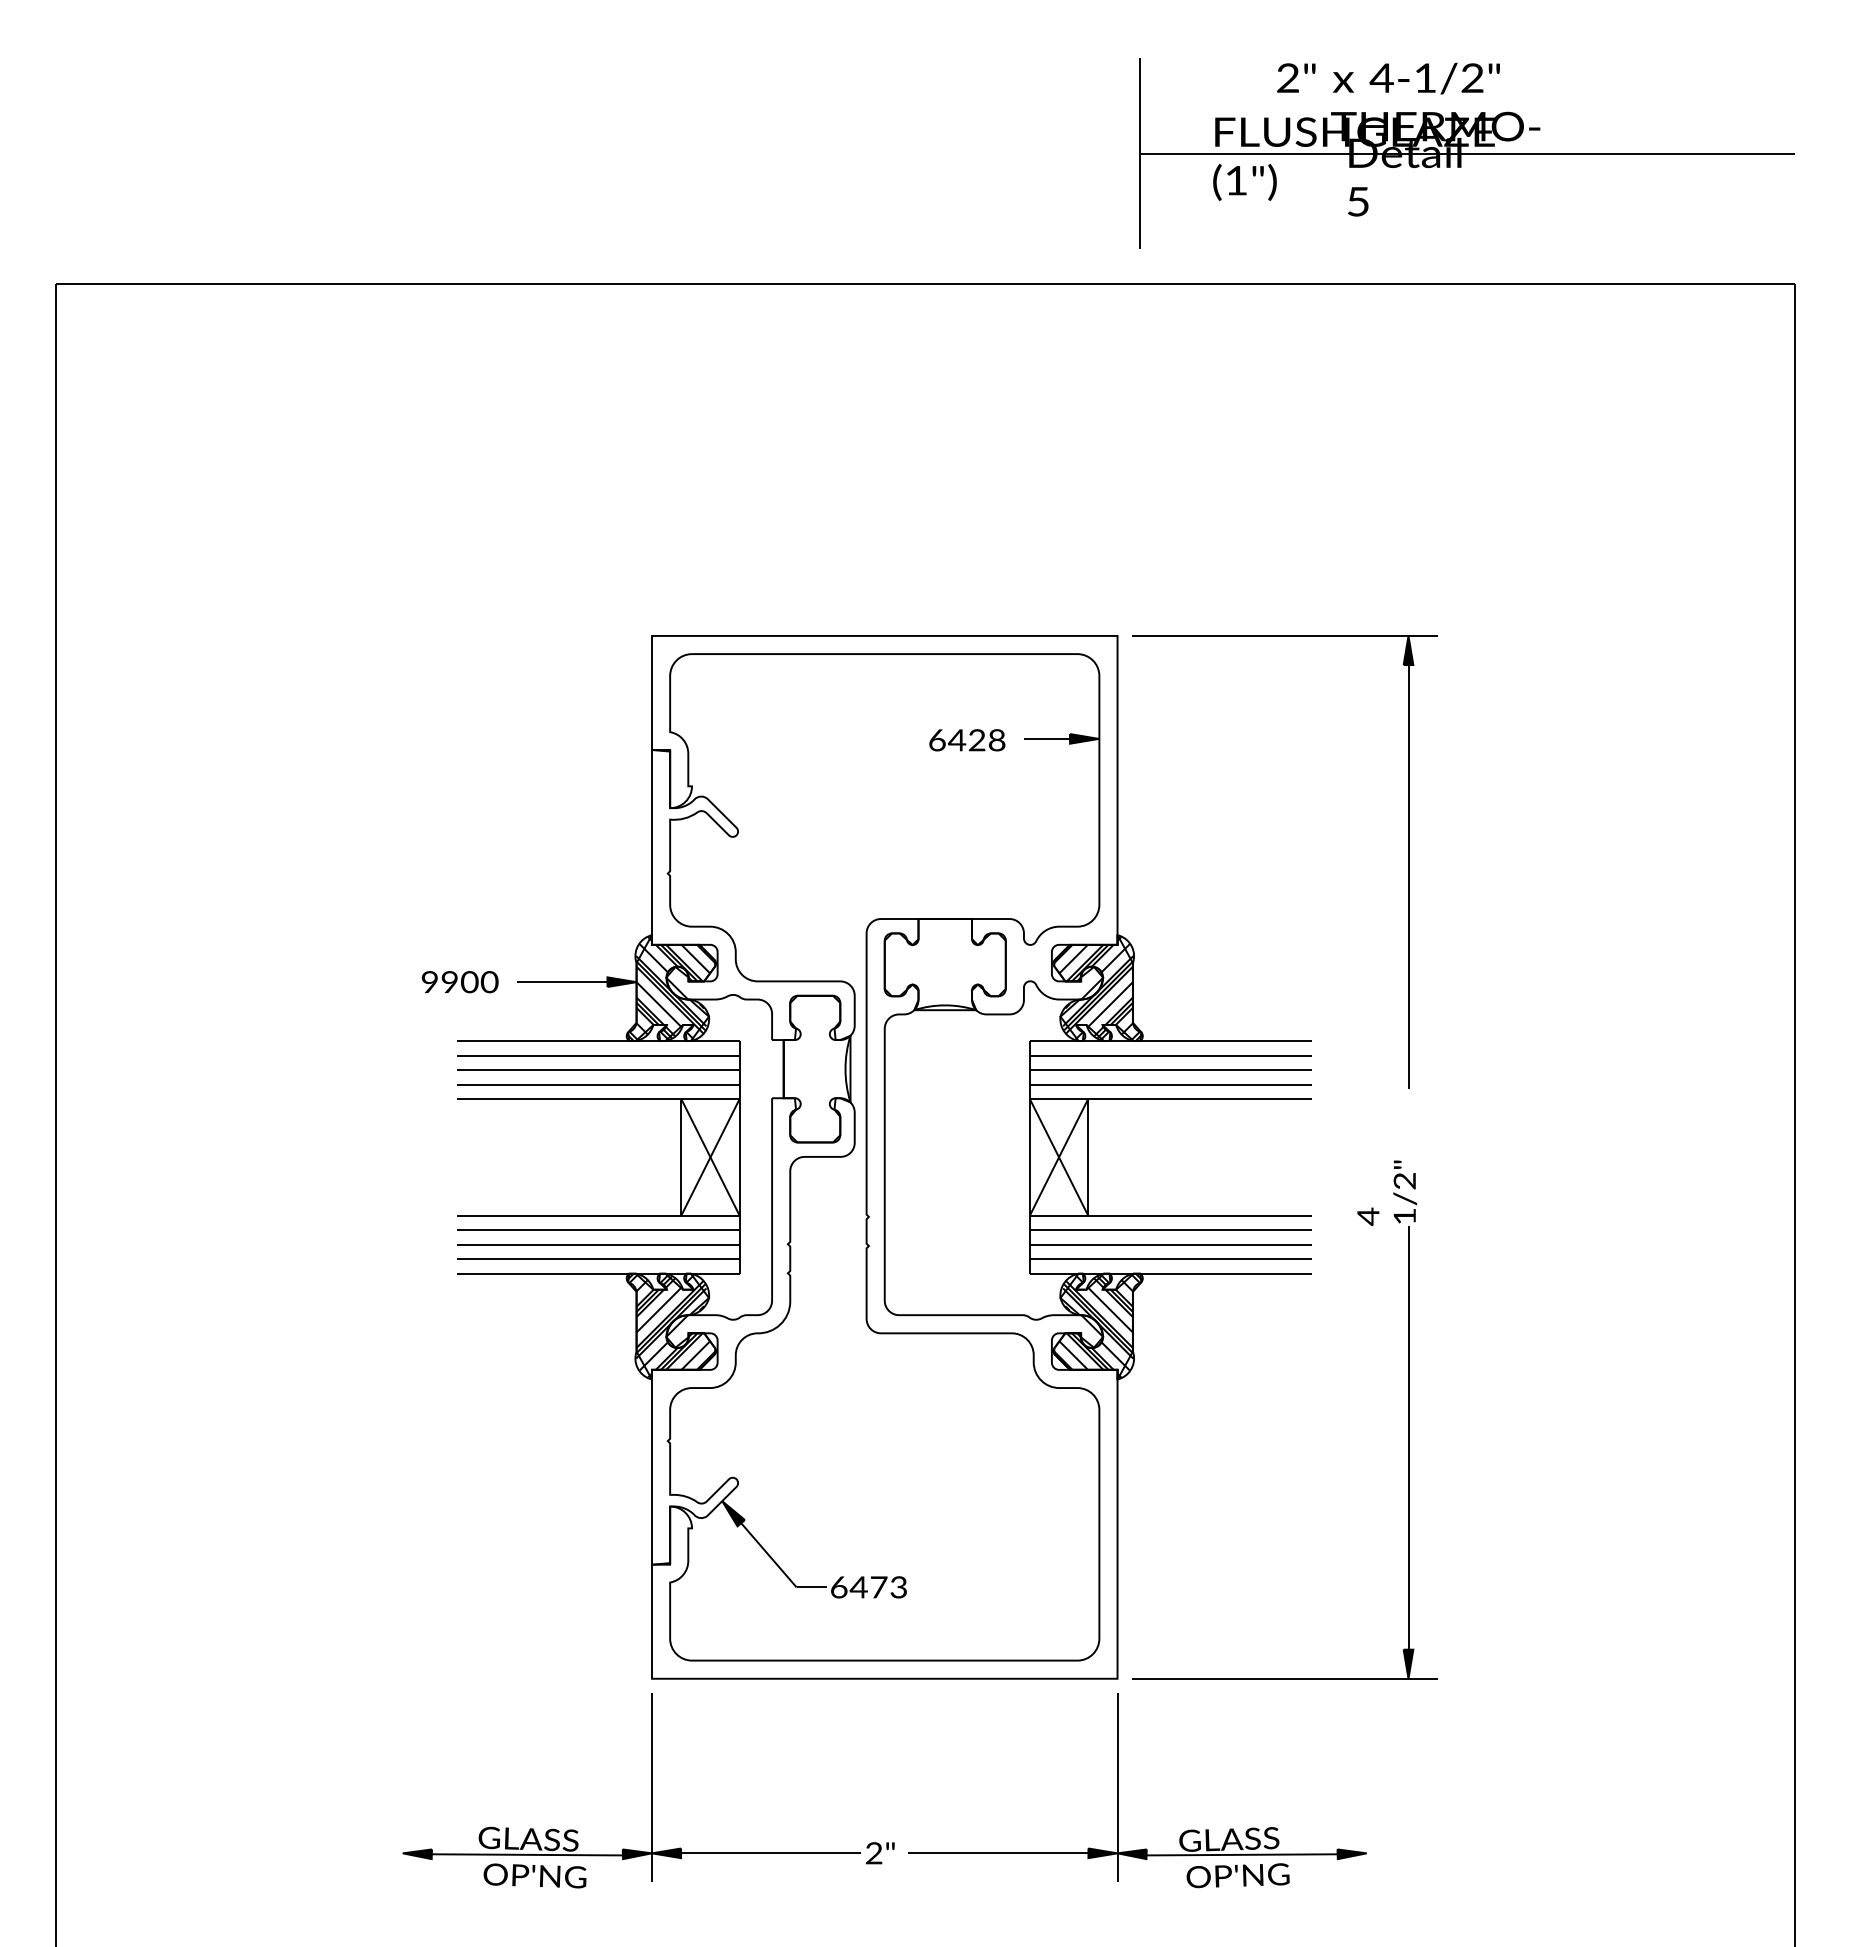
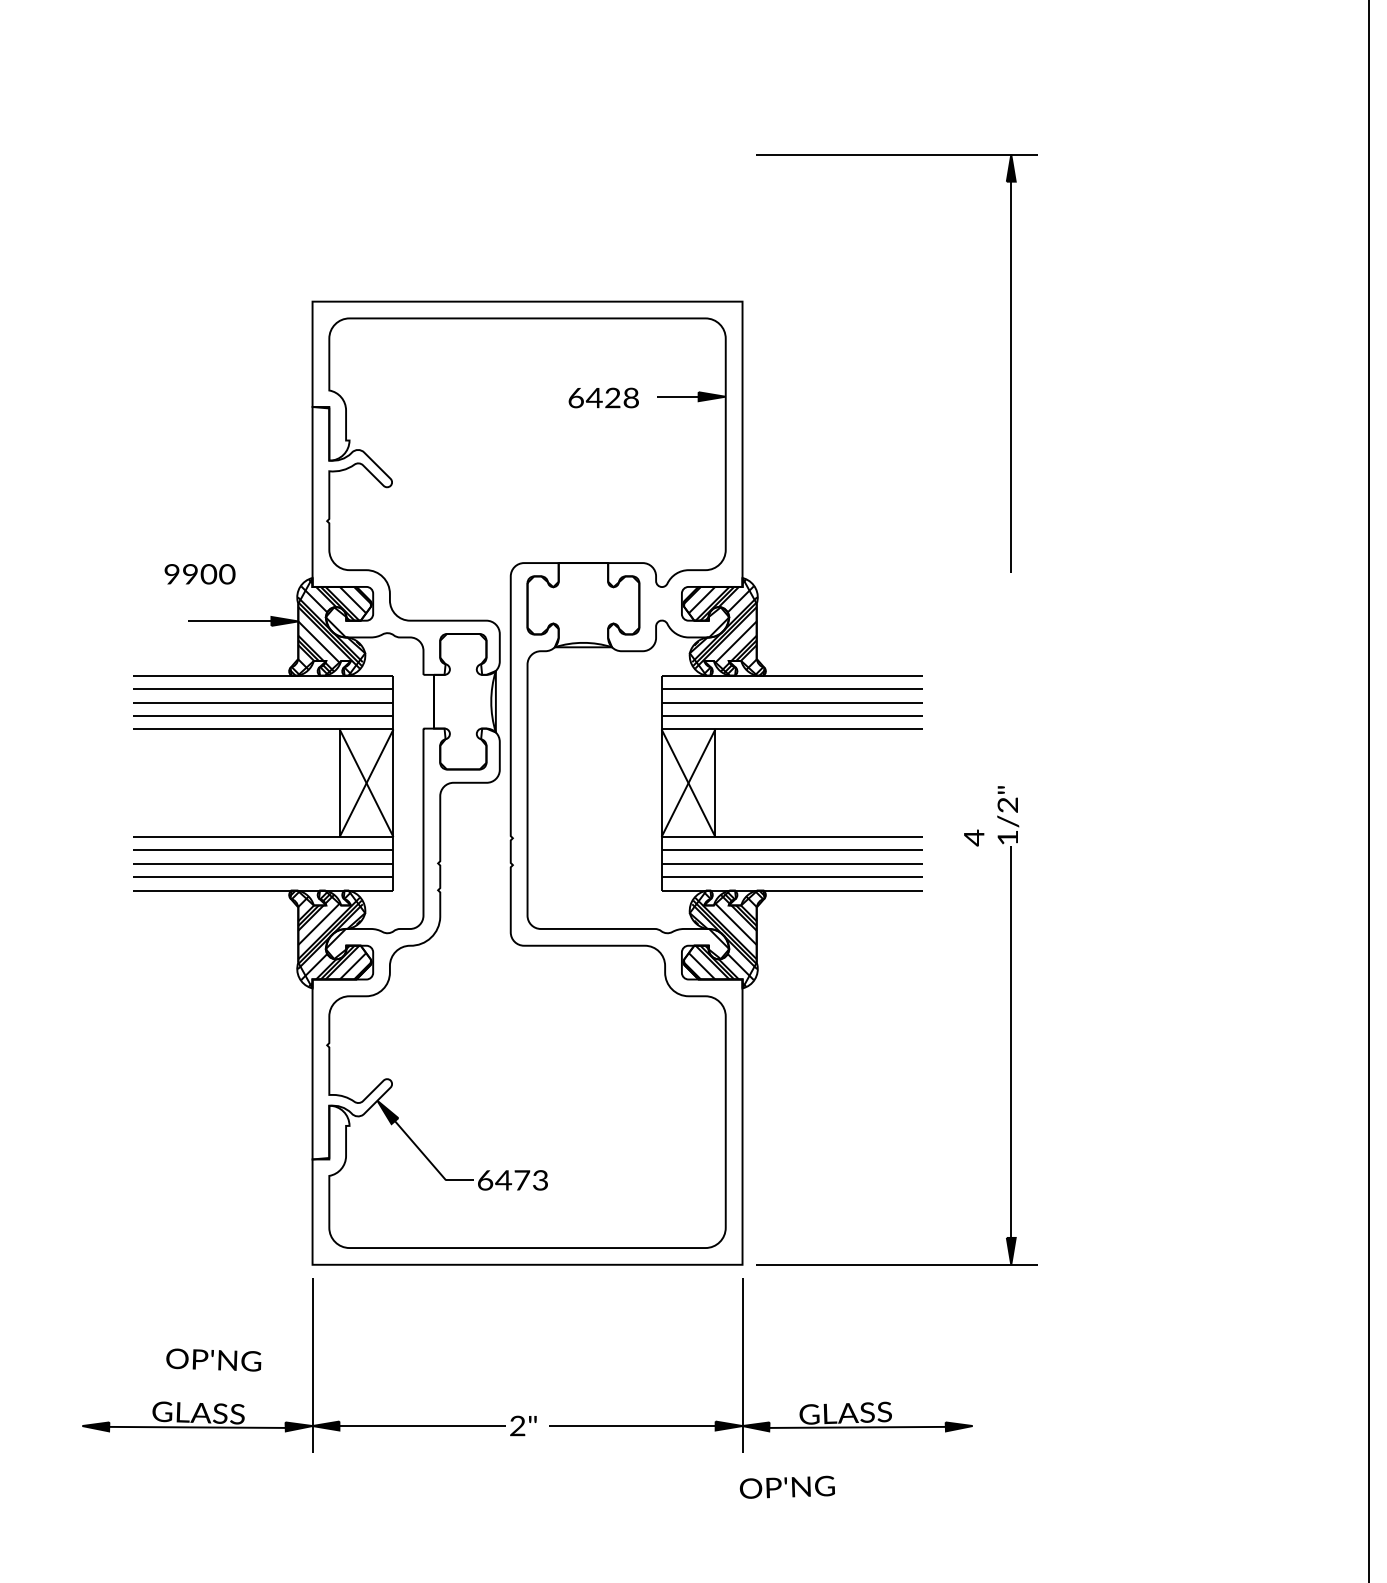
part: (1408, 861) -> (1011, 363), moved
text: (459, 982) -> (199, 574), moved
text: (534, 1875) -> (213, 1359), moved
text: (1237, 1875) -> (786, 1487), moved

